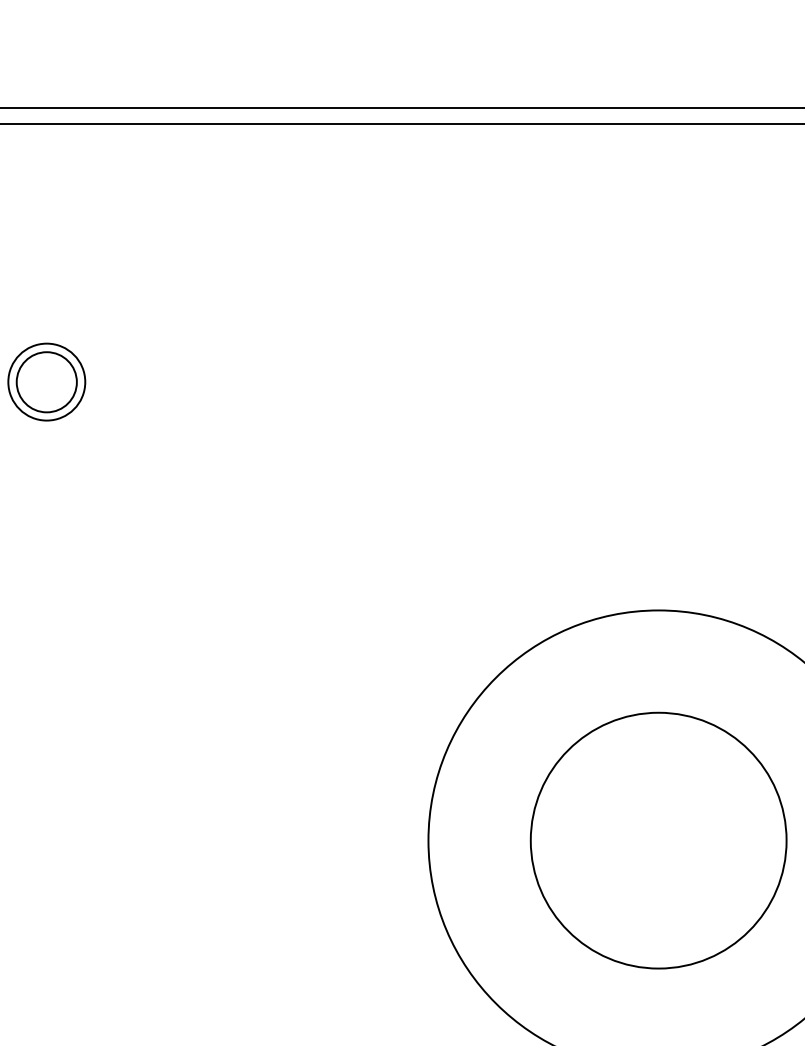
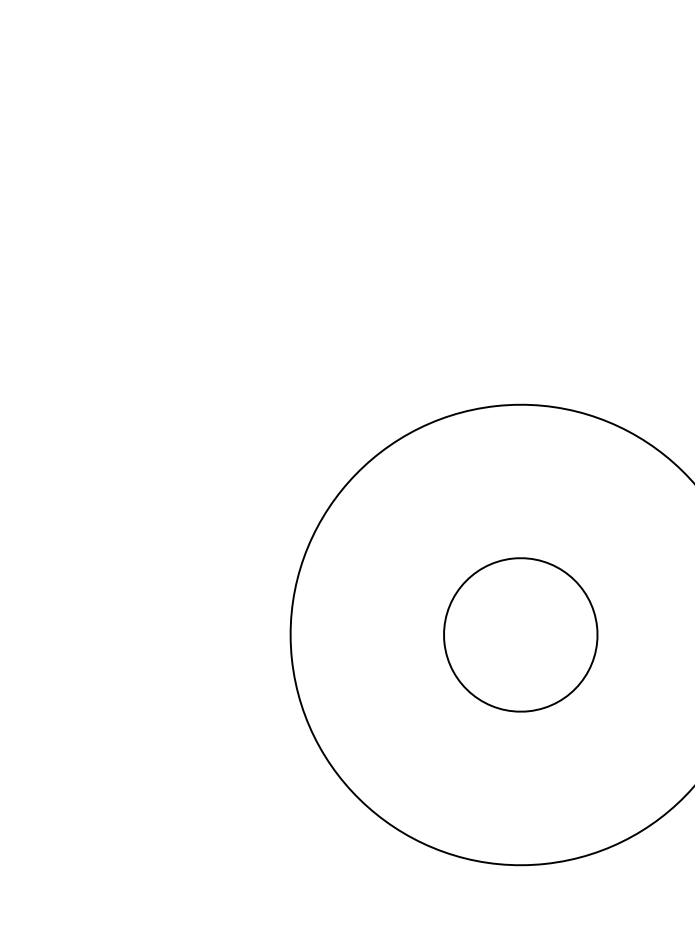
circle: (658, 840) -> (520, 634), size x0.6

